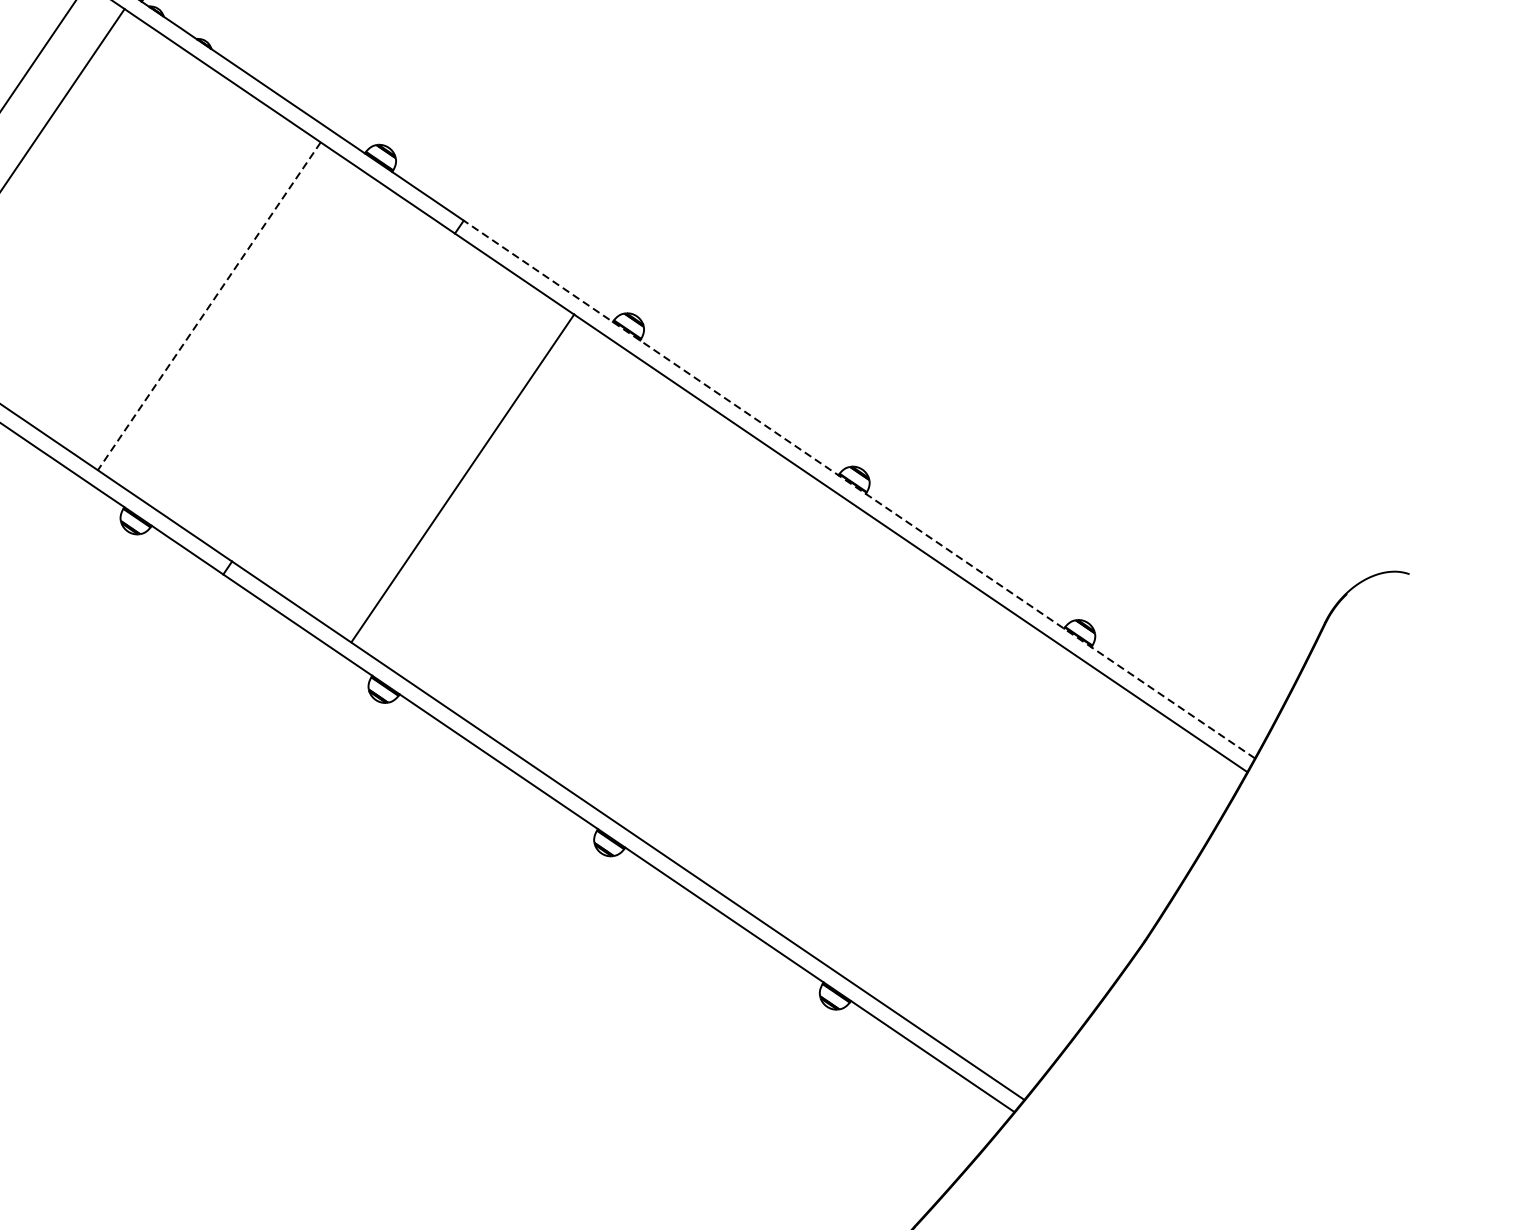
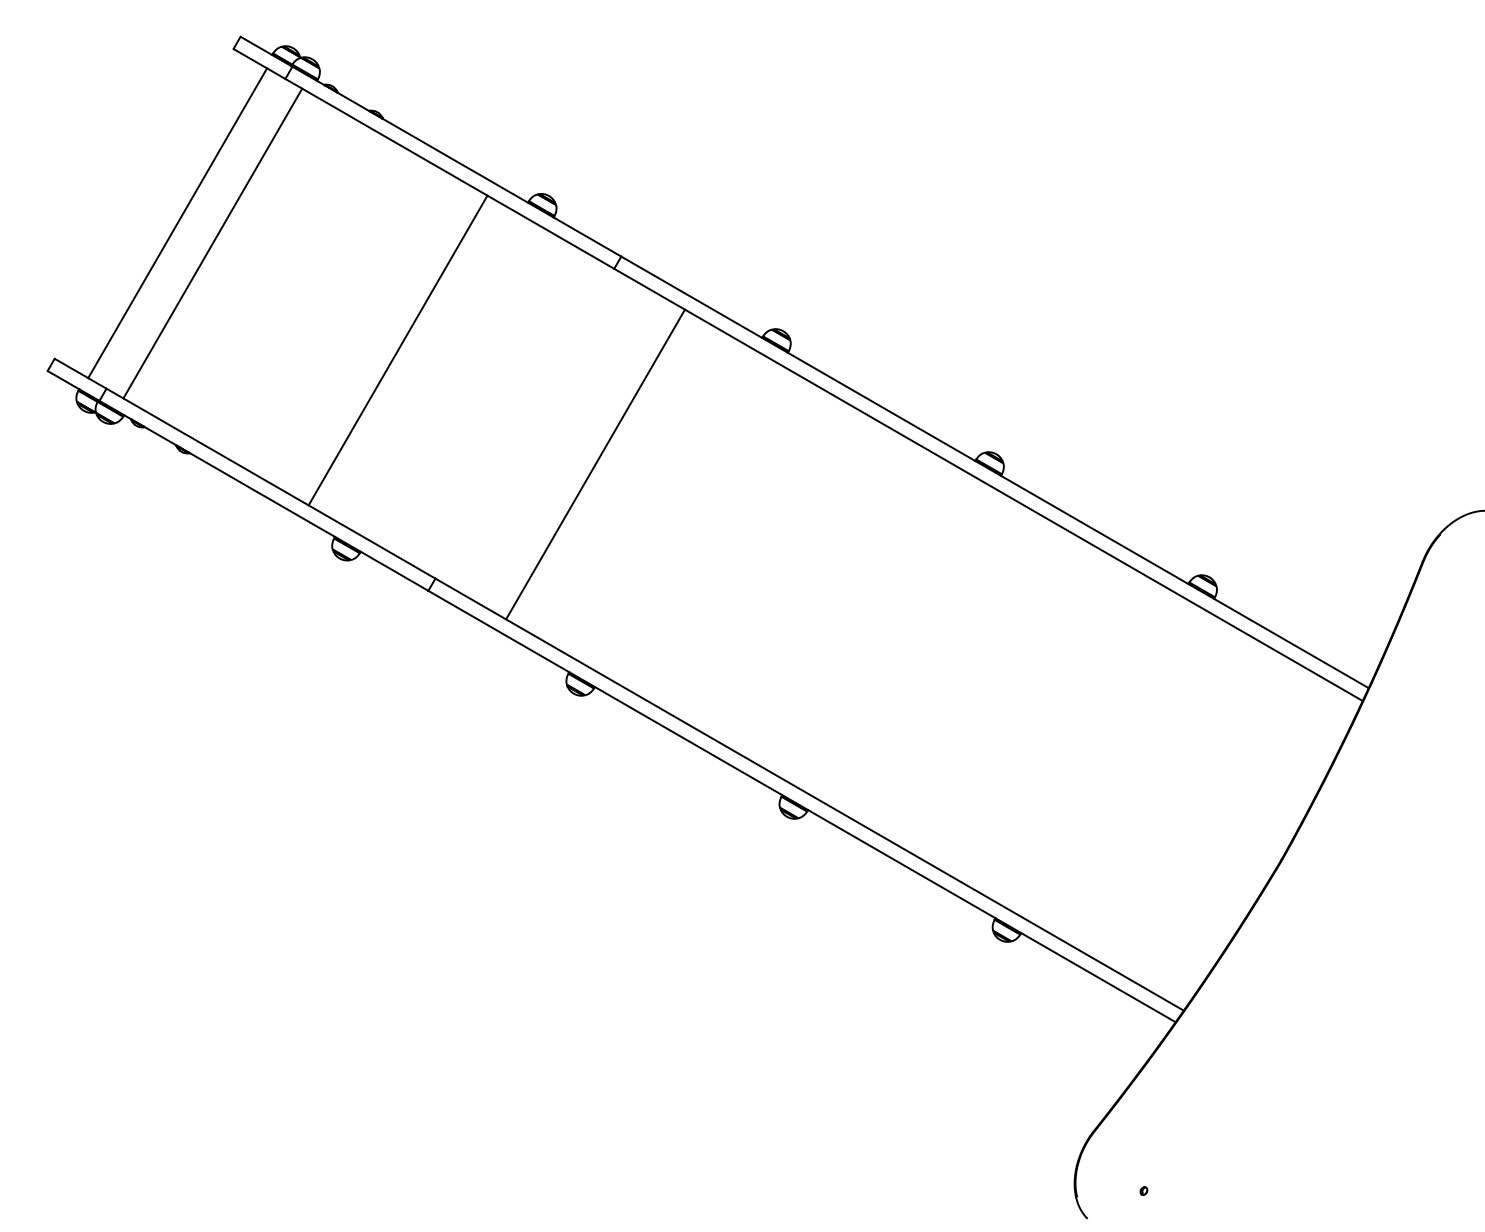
line: (209, 306) -> (398, 350), dashed -> solid
line: (462, 478) -> (595, 464), moved
line: (859, 489) -> (995, 472), dashed -> solid

